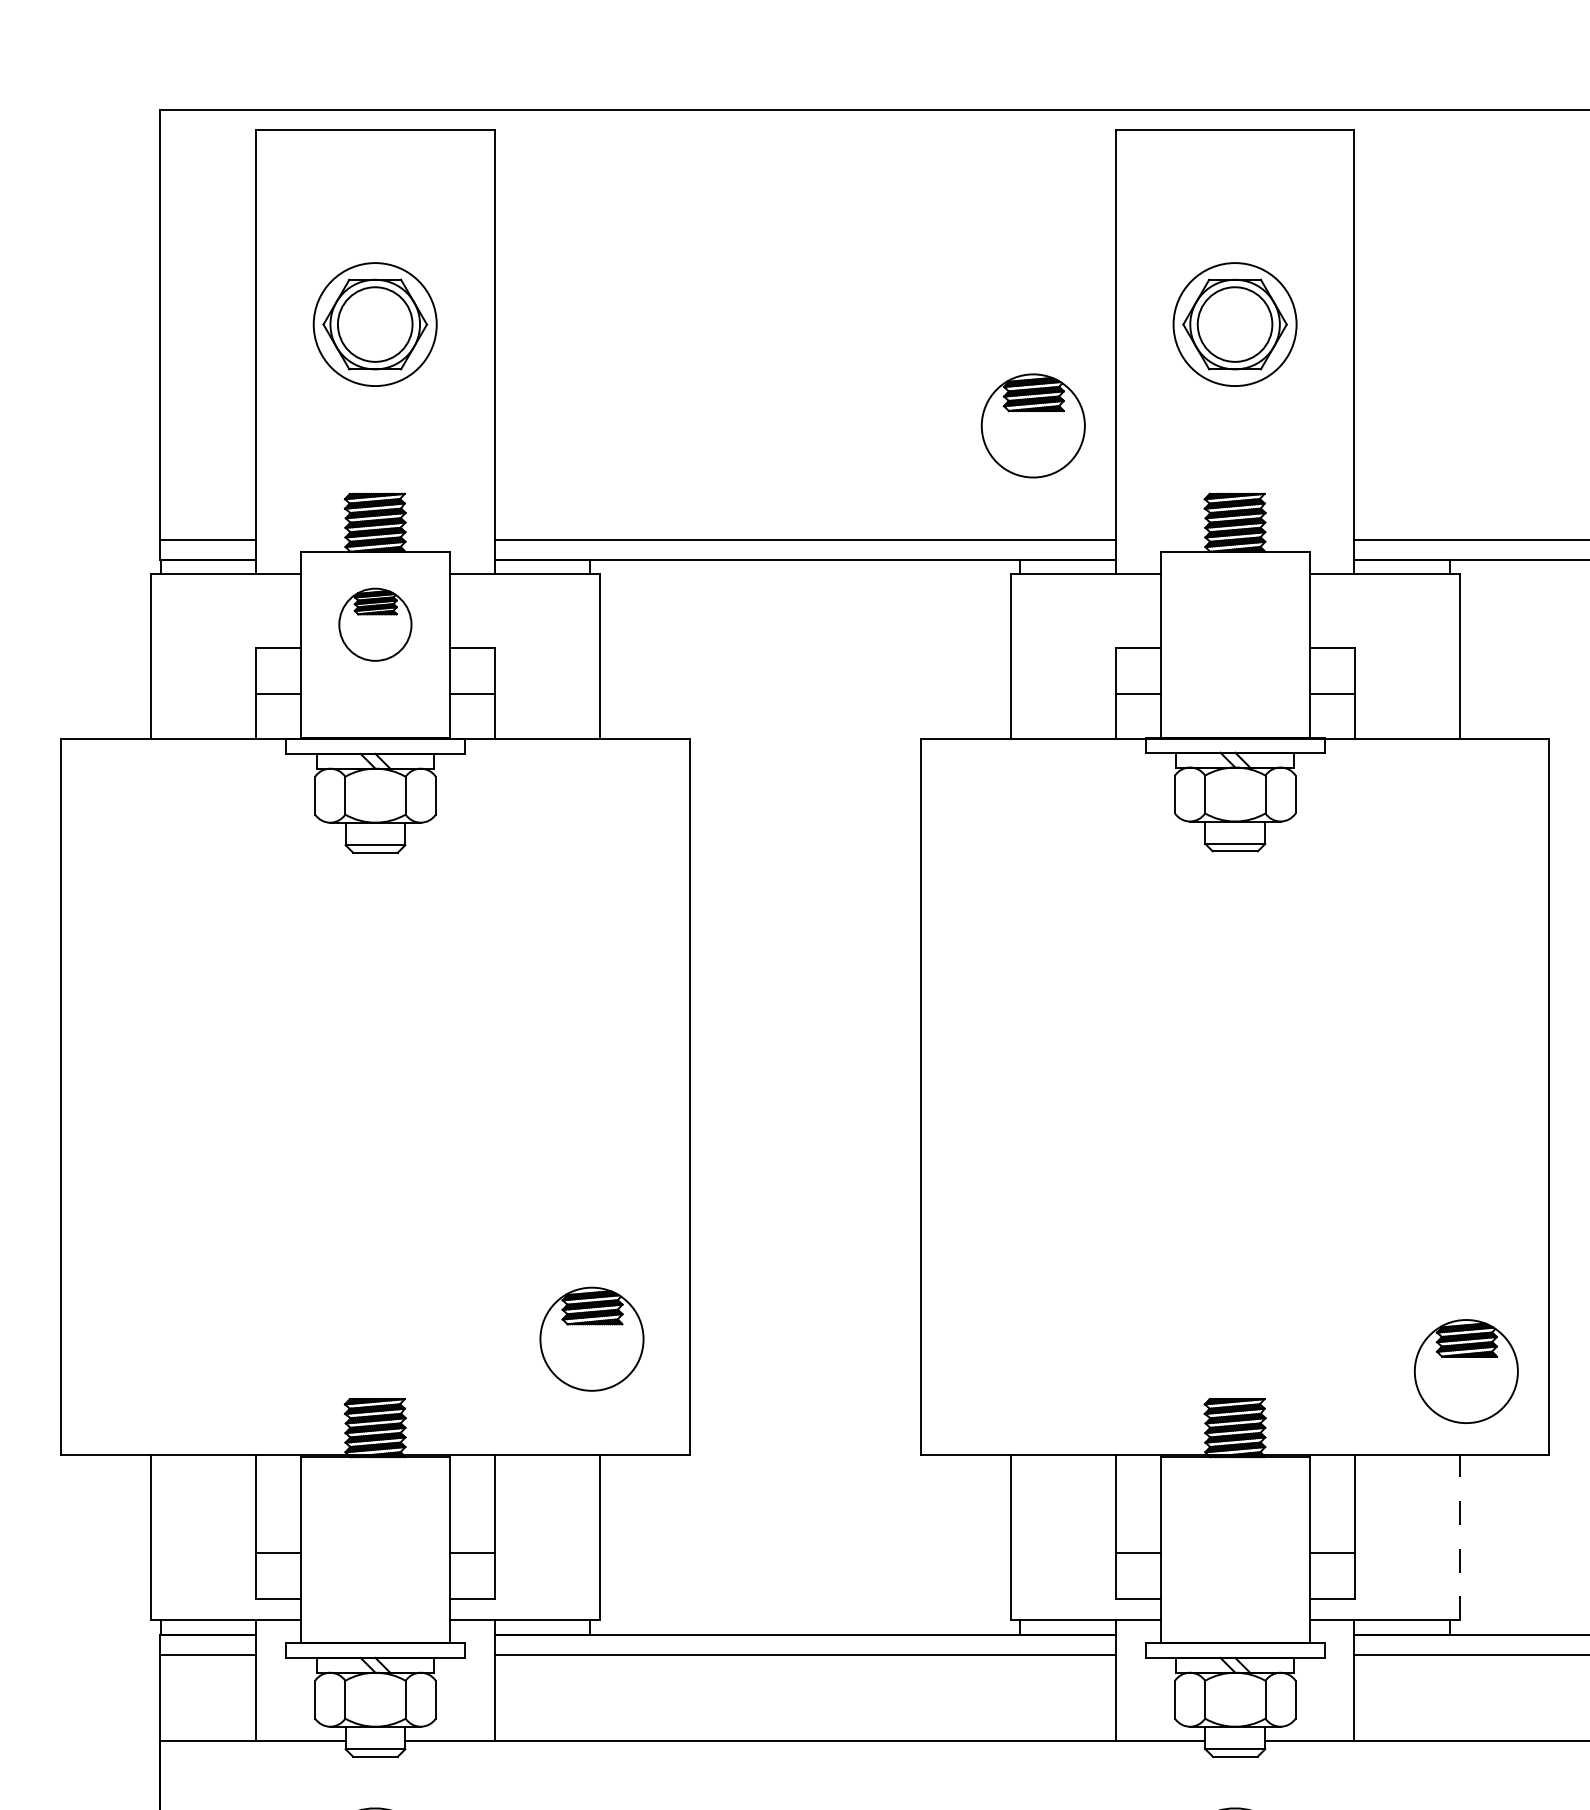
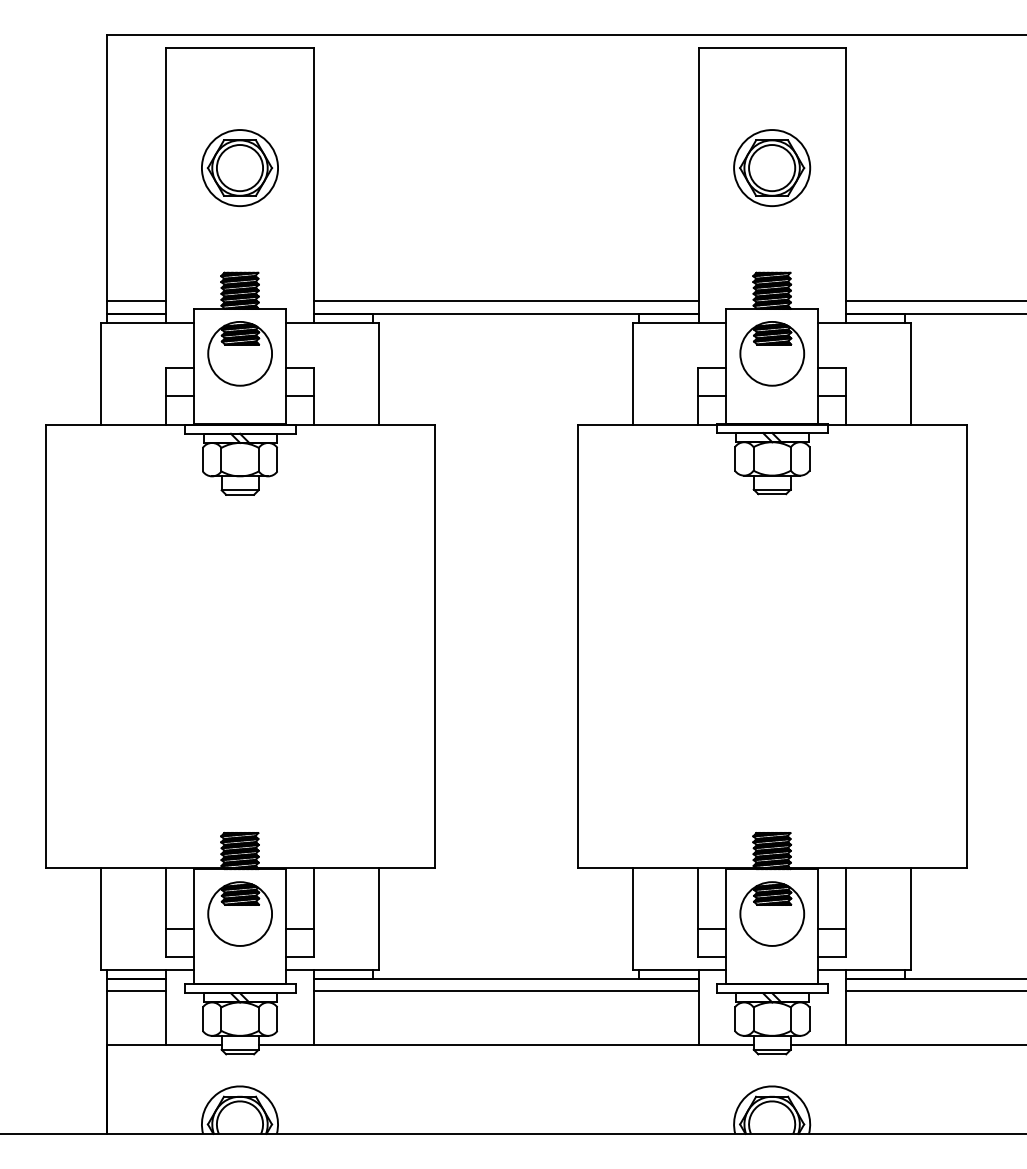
part: (1033, 425) -> (772, 353), moved
part: (374, 624) -> (239, 353), size x1.43
part: (590, 1338) -> (239, 913), moved
part: (1466, 1370) -> (772, 913), moved
line: (1460, 1538) -> (911, 919), dashed -> solid

